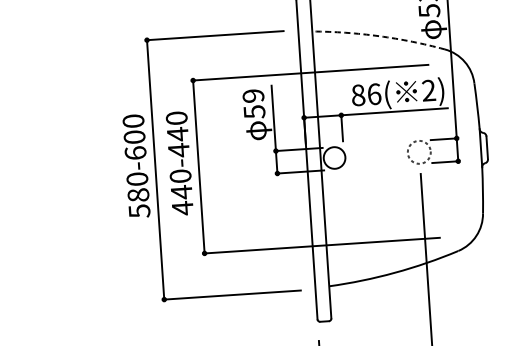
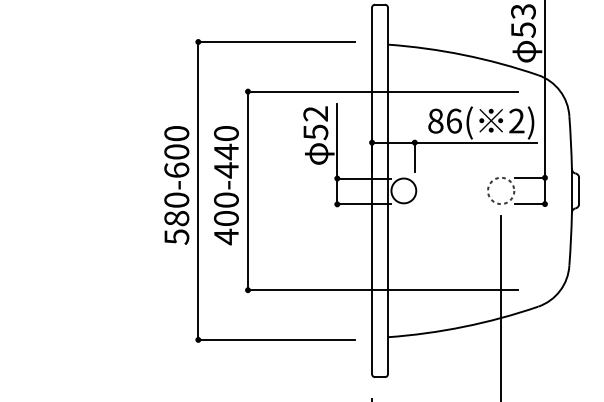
arc: (379, 36) -> (464, 55), dashed -> solid
text: (253, 95) -> (315, 113), 59 -> 52
text: (181, 192) -> (226, 218), 440-440 -> 400-440

